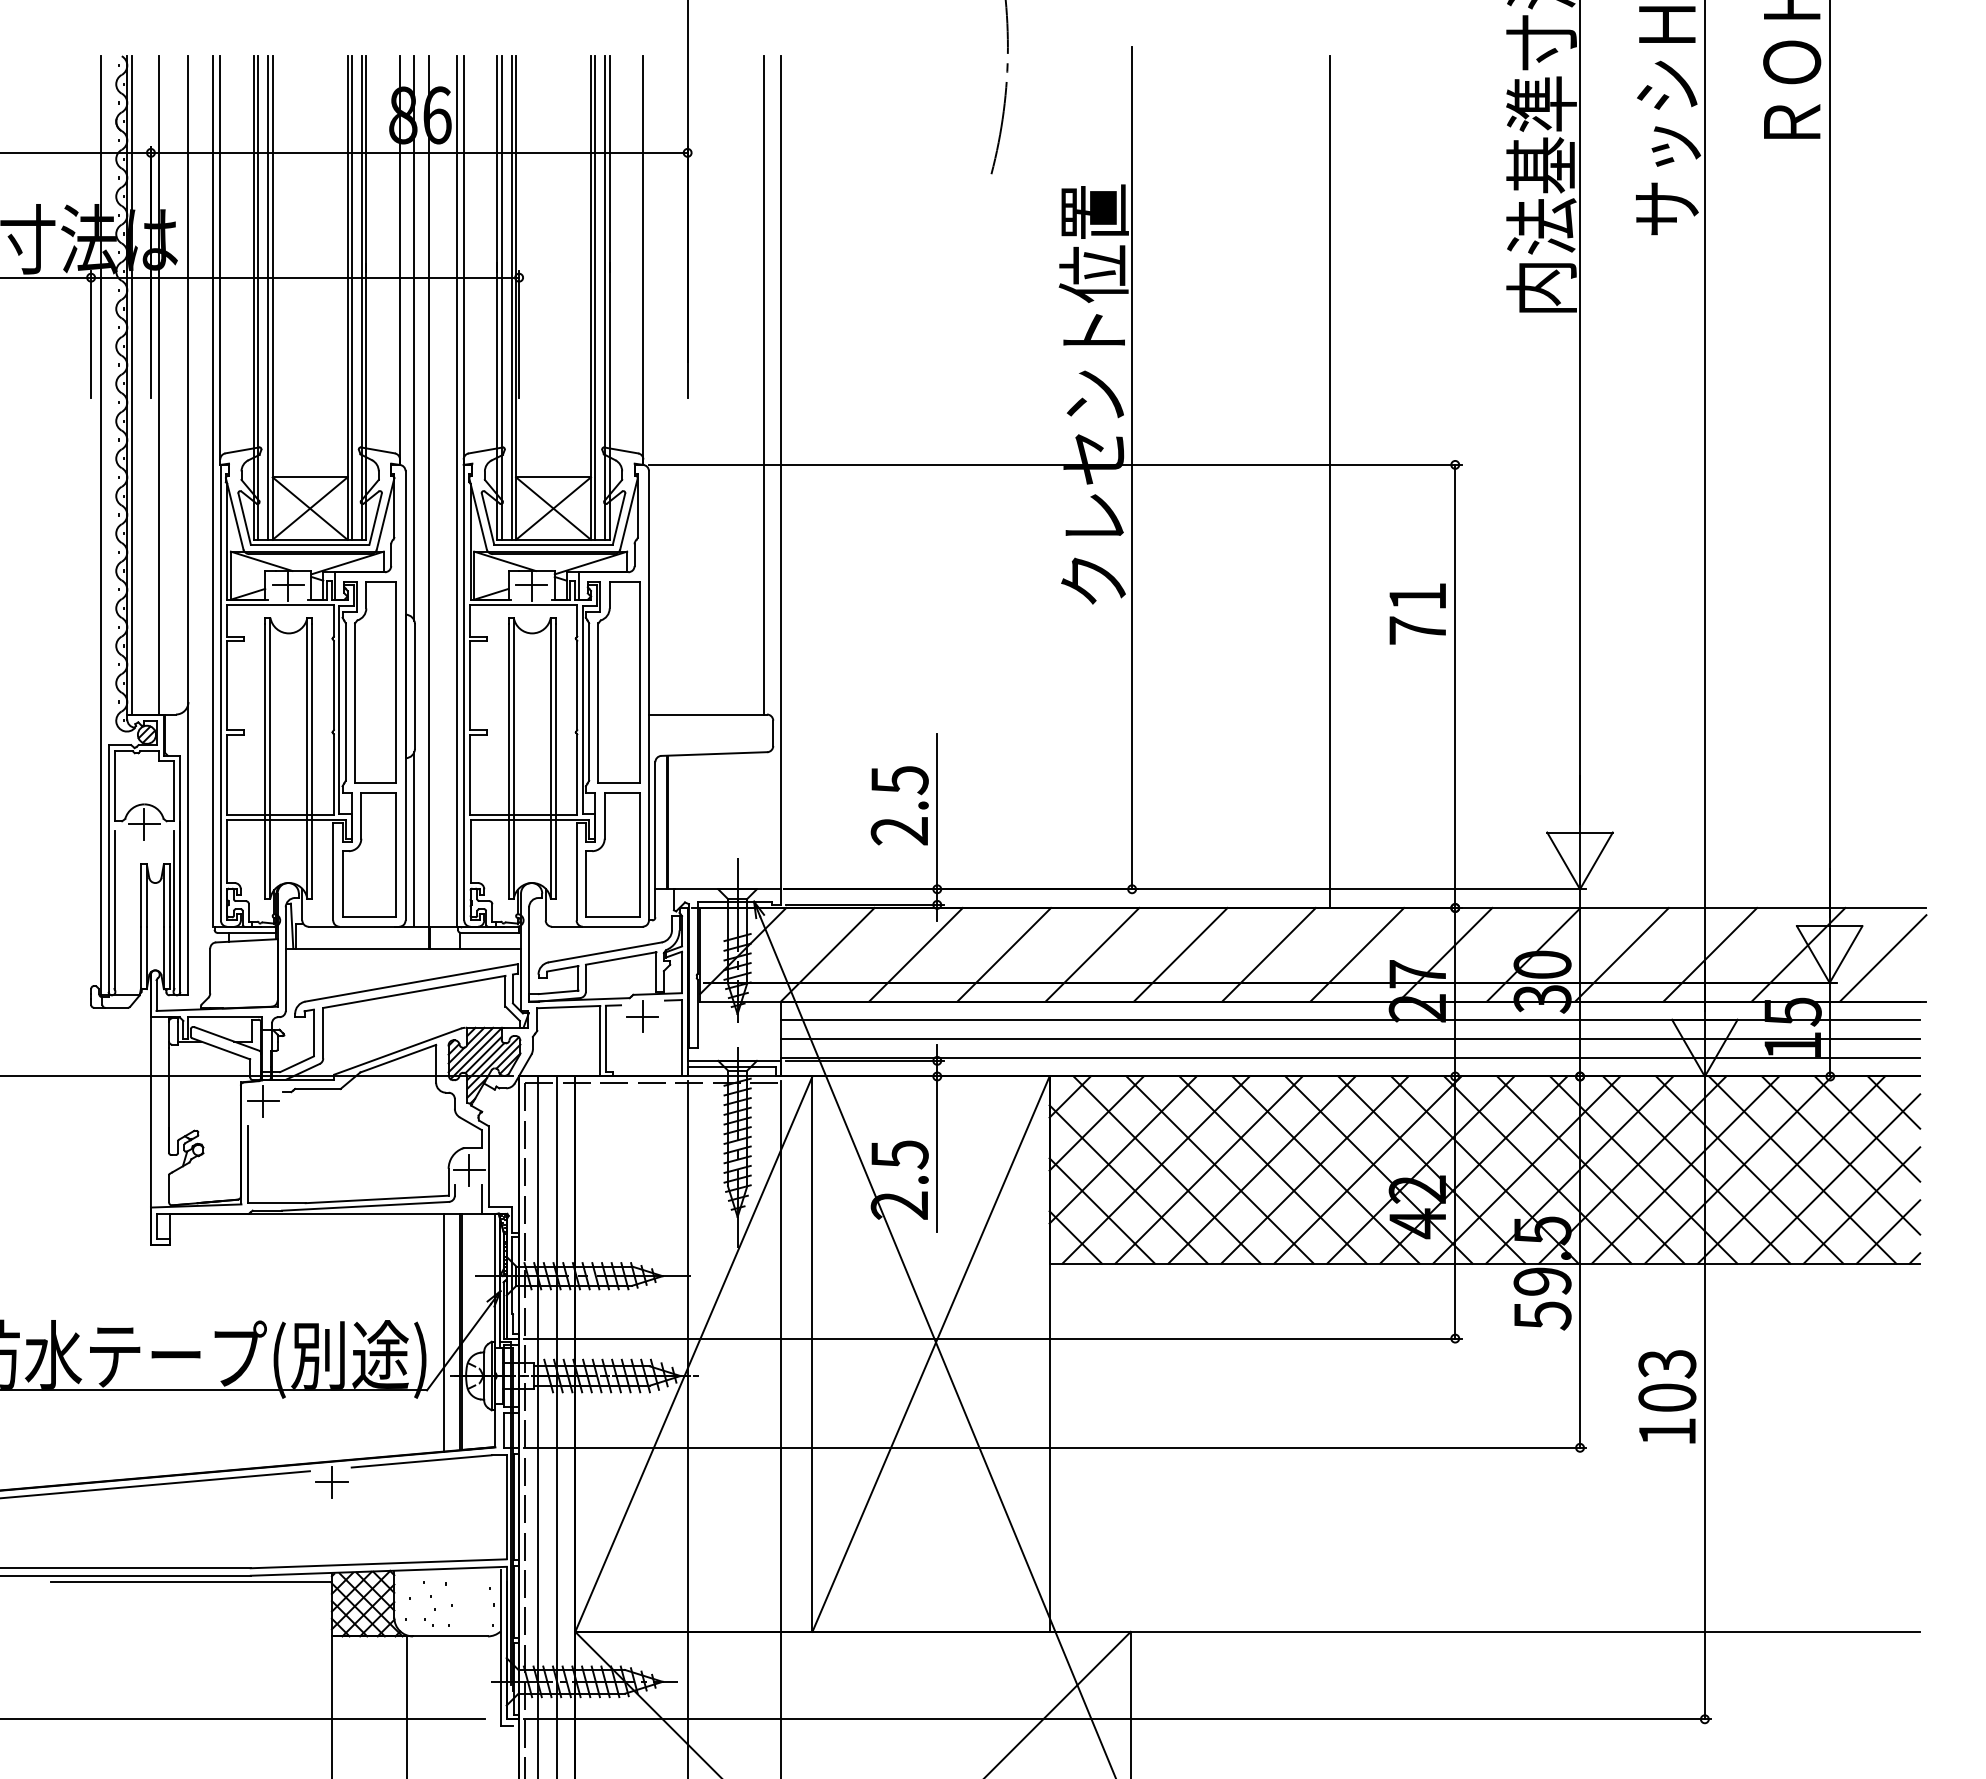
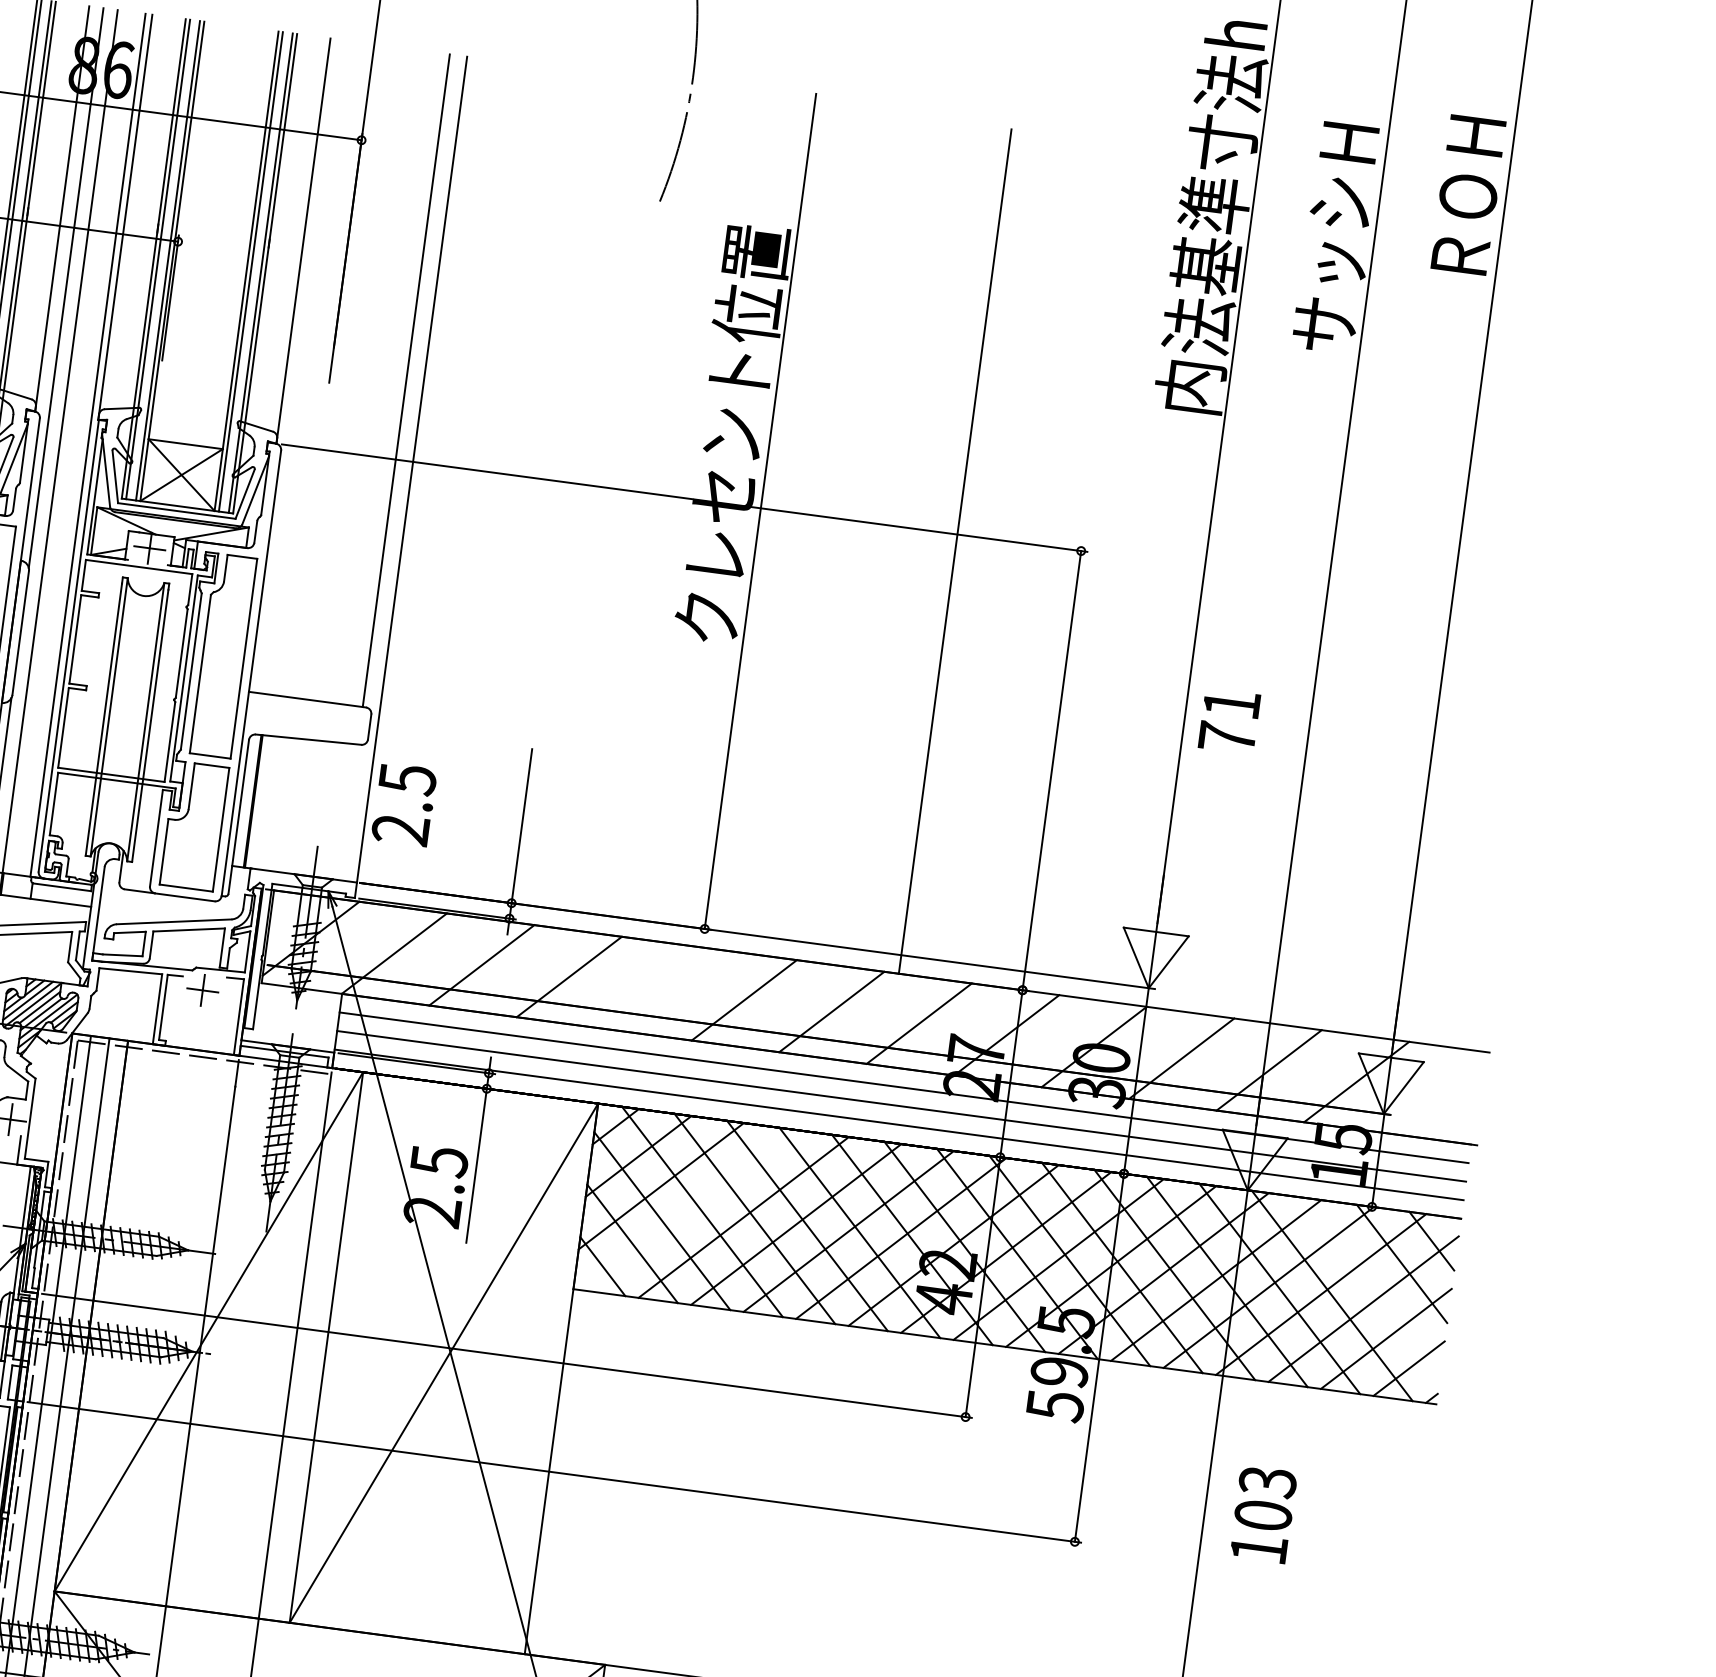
text: (1417, 613) -> (1229, 720), moved
text: (899, 805) -> (403, 804), moved
line: (1092, 954) -> (656, 988), removed
line: (1882, 958) -> (1439, 1096), removed
line: (1841, 1155) -> (1372, 1286), removed
line: (1155, 1169) -> (690, 1209), removed
text: (1667, 1396) -> (1263, 1514), moved

